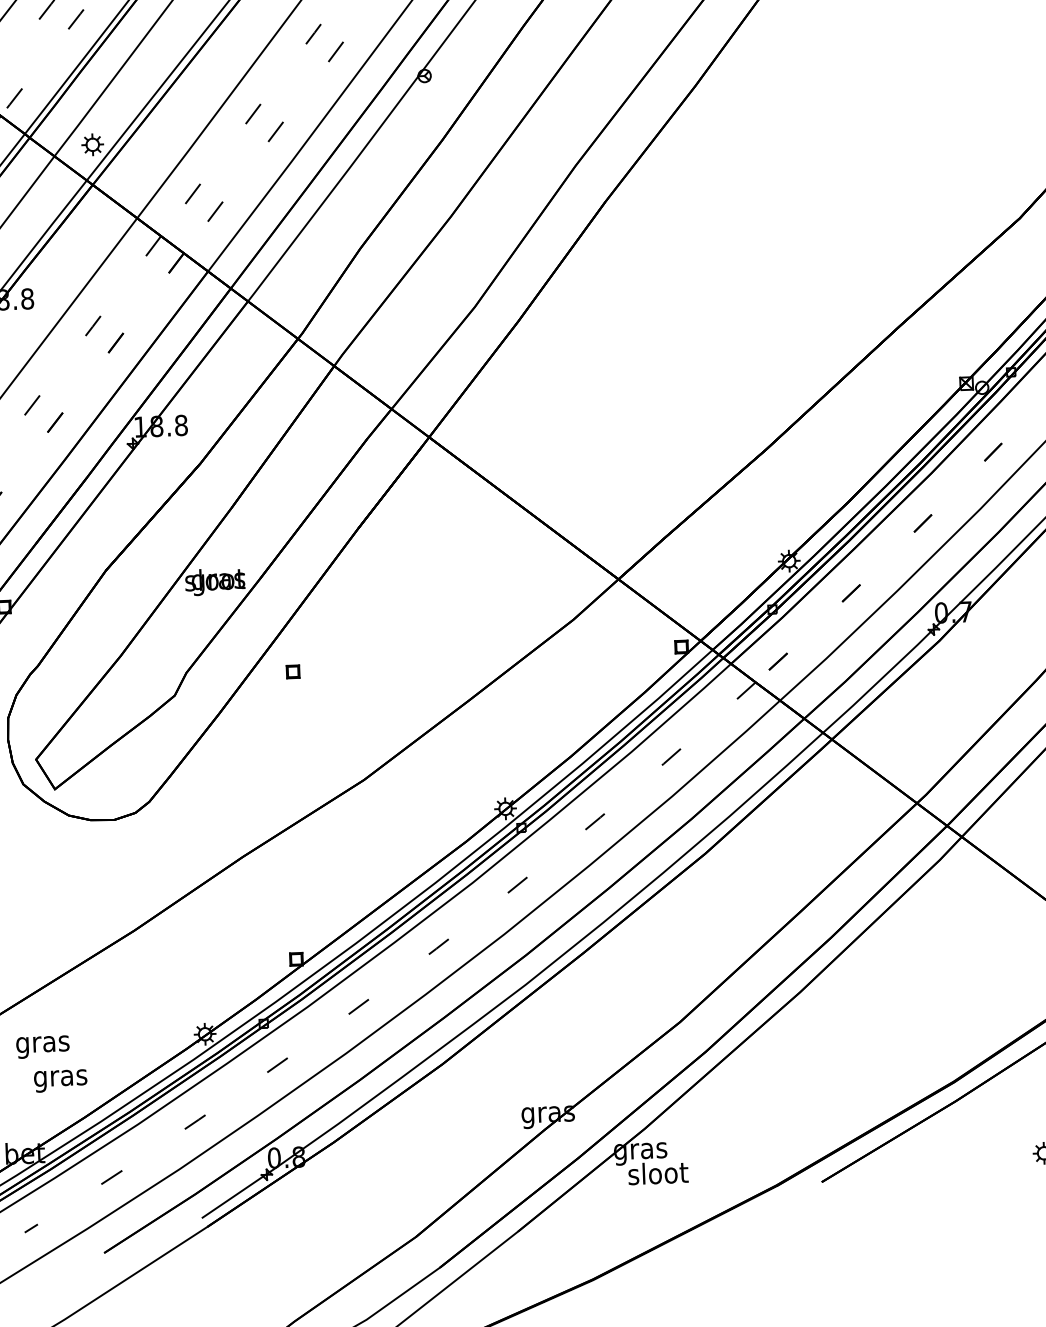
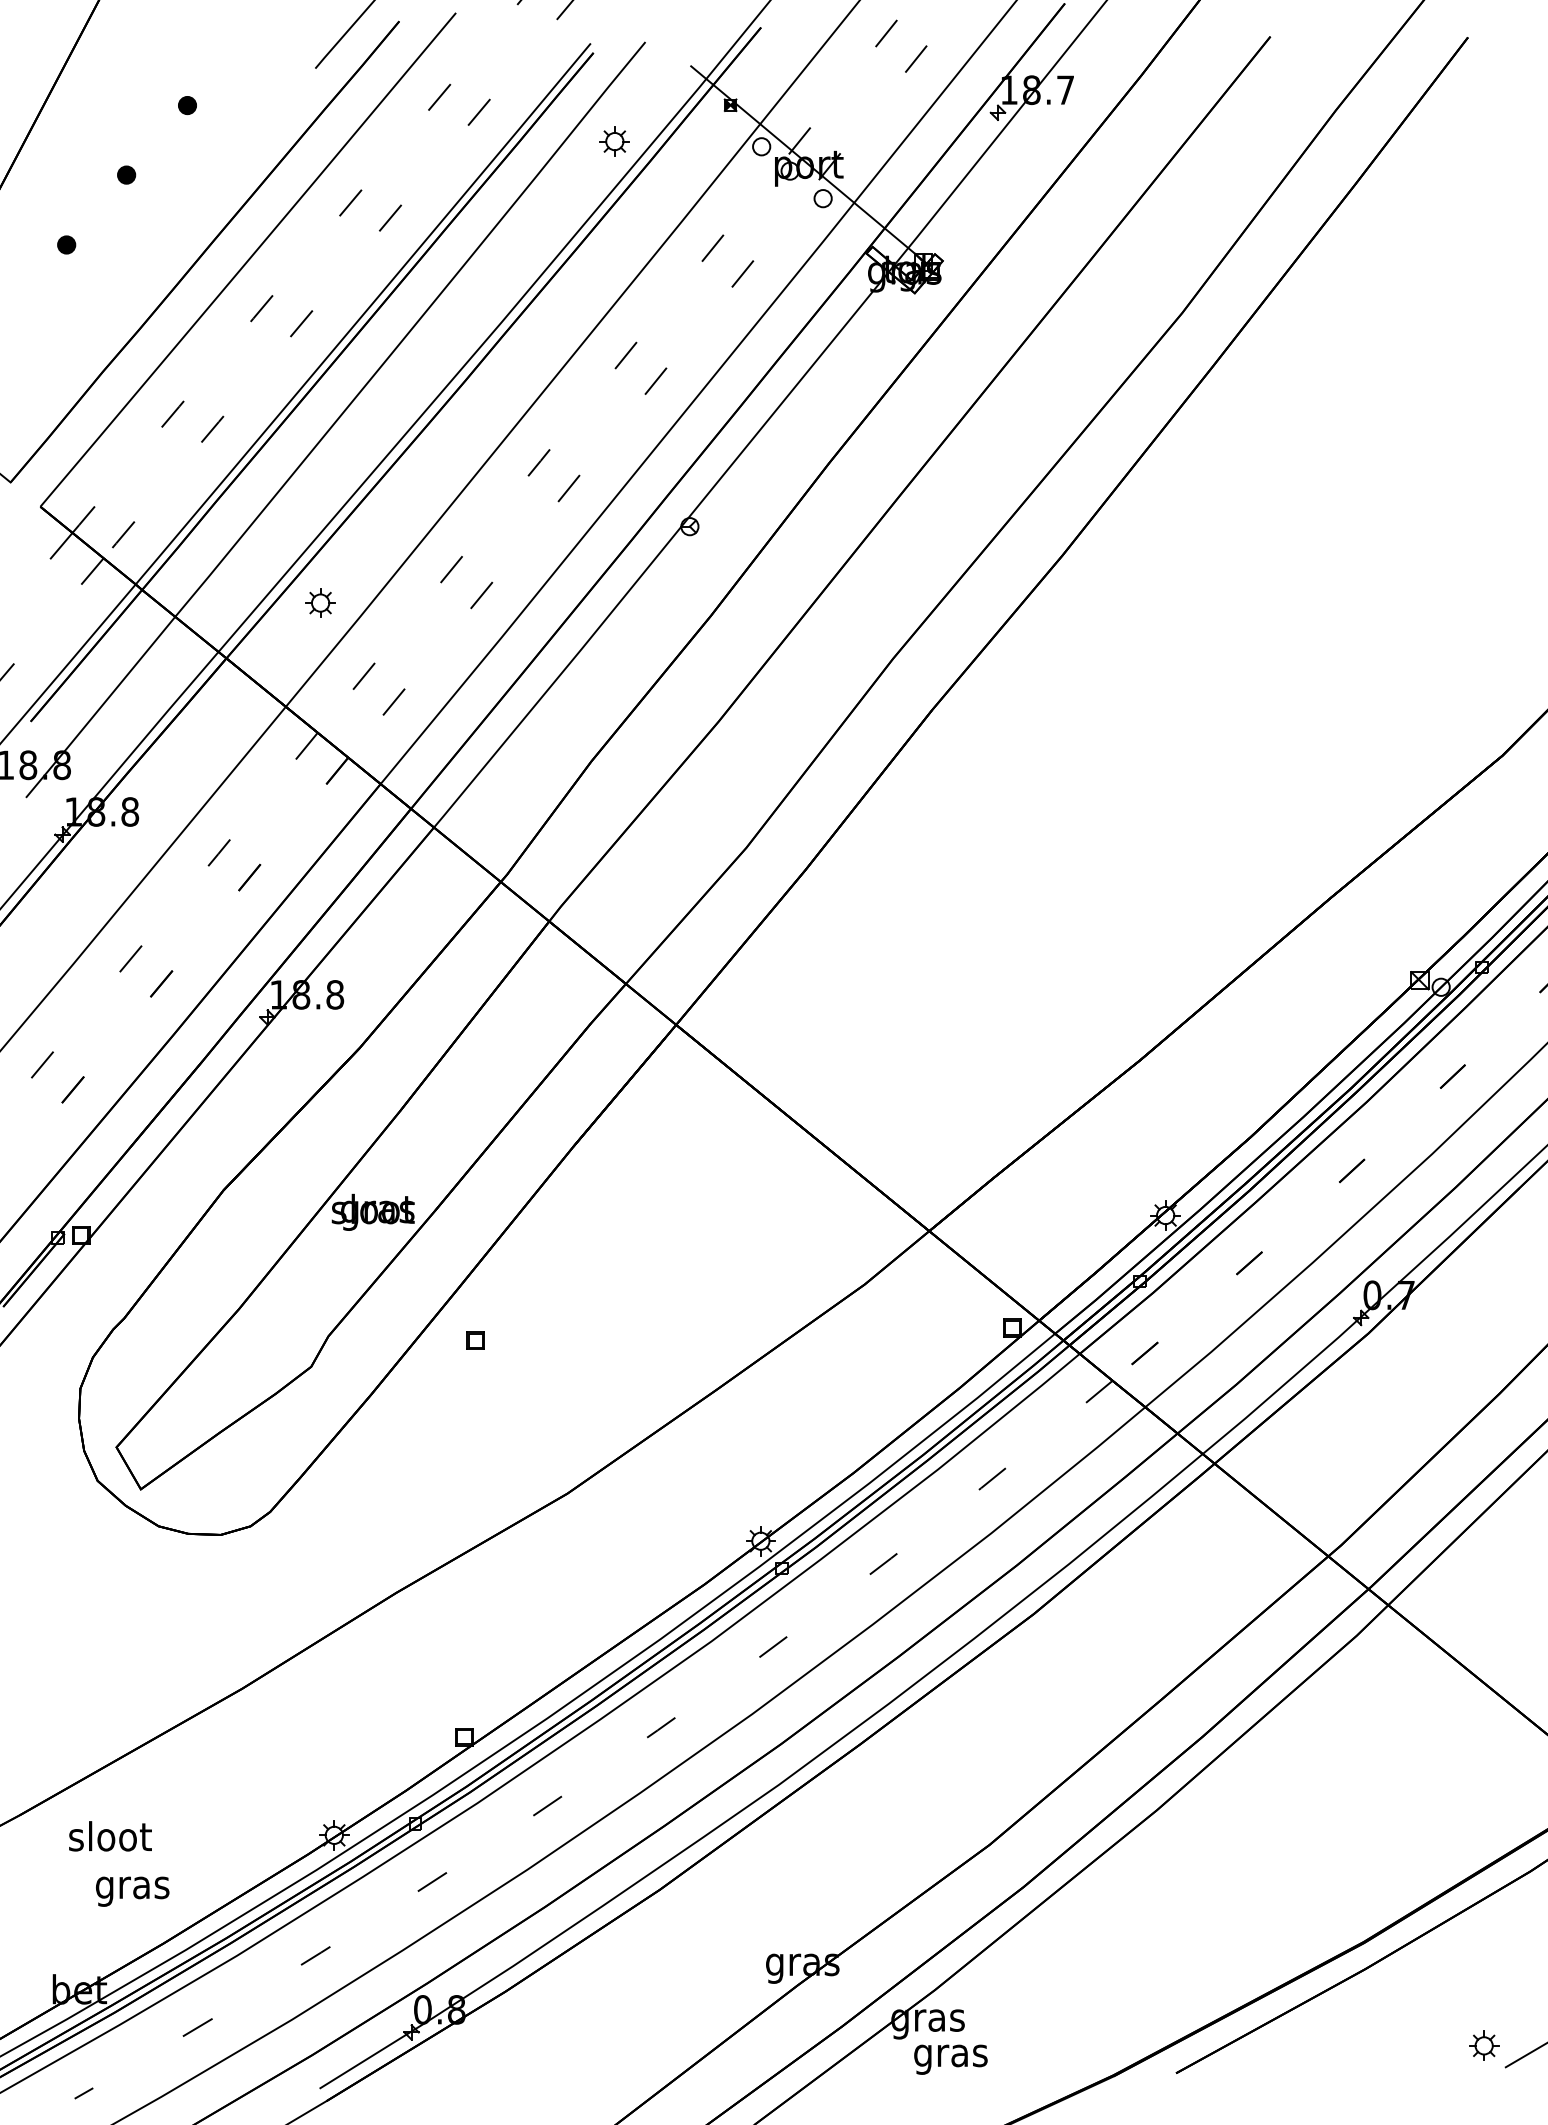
part: (92, 144) -> (320, 602), moved
text: (43, 1044) -> (110, 1840), gras -> sloot
text: (658, 1175) -> (951, 2055), sloot -> gras

